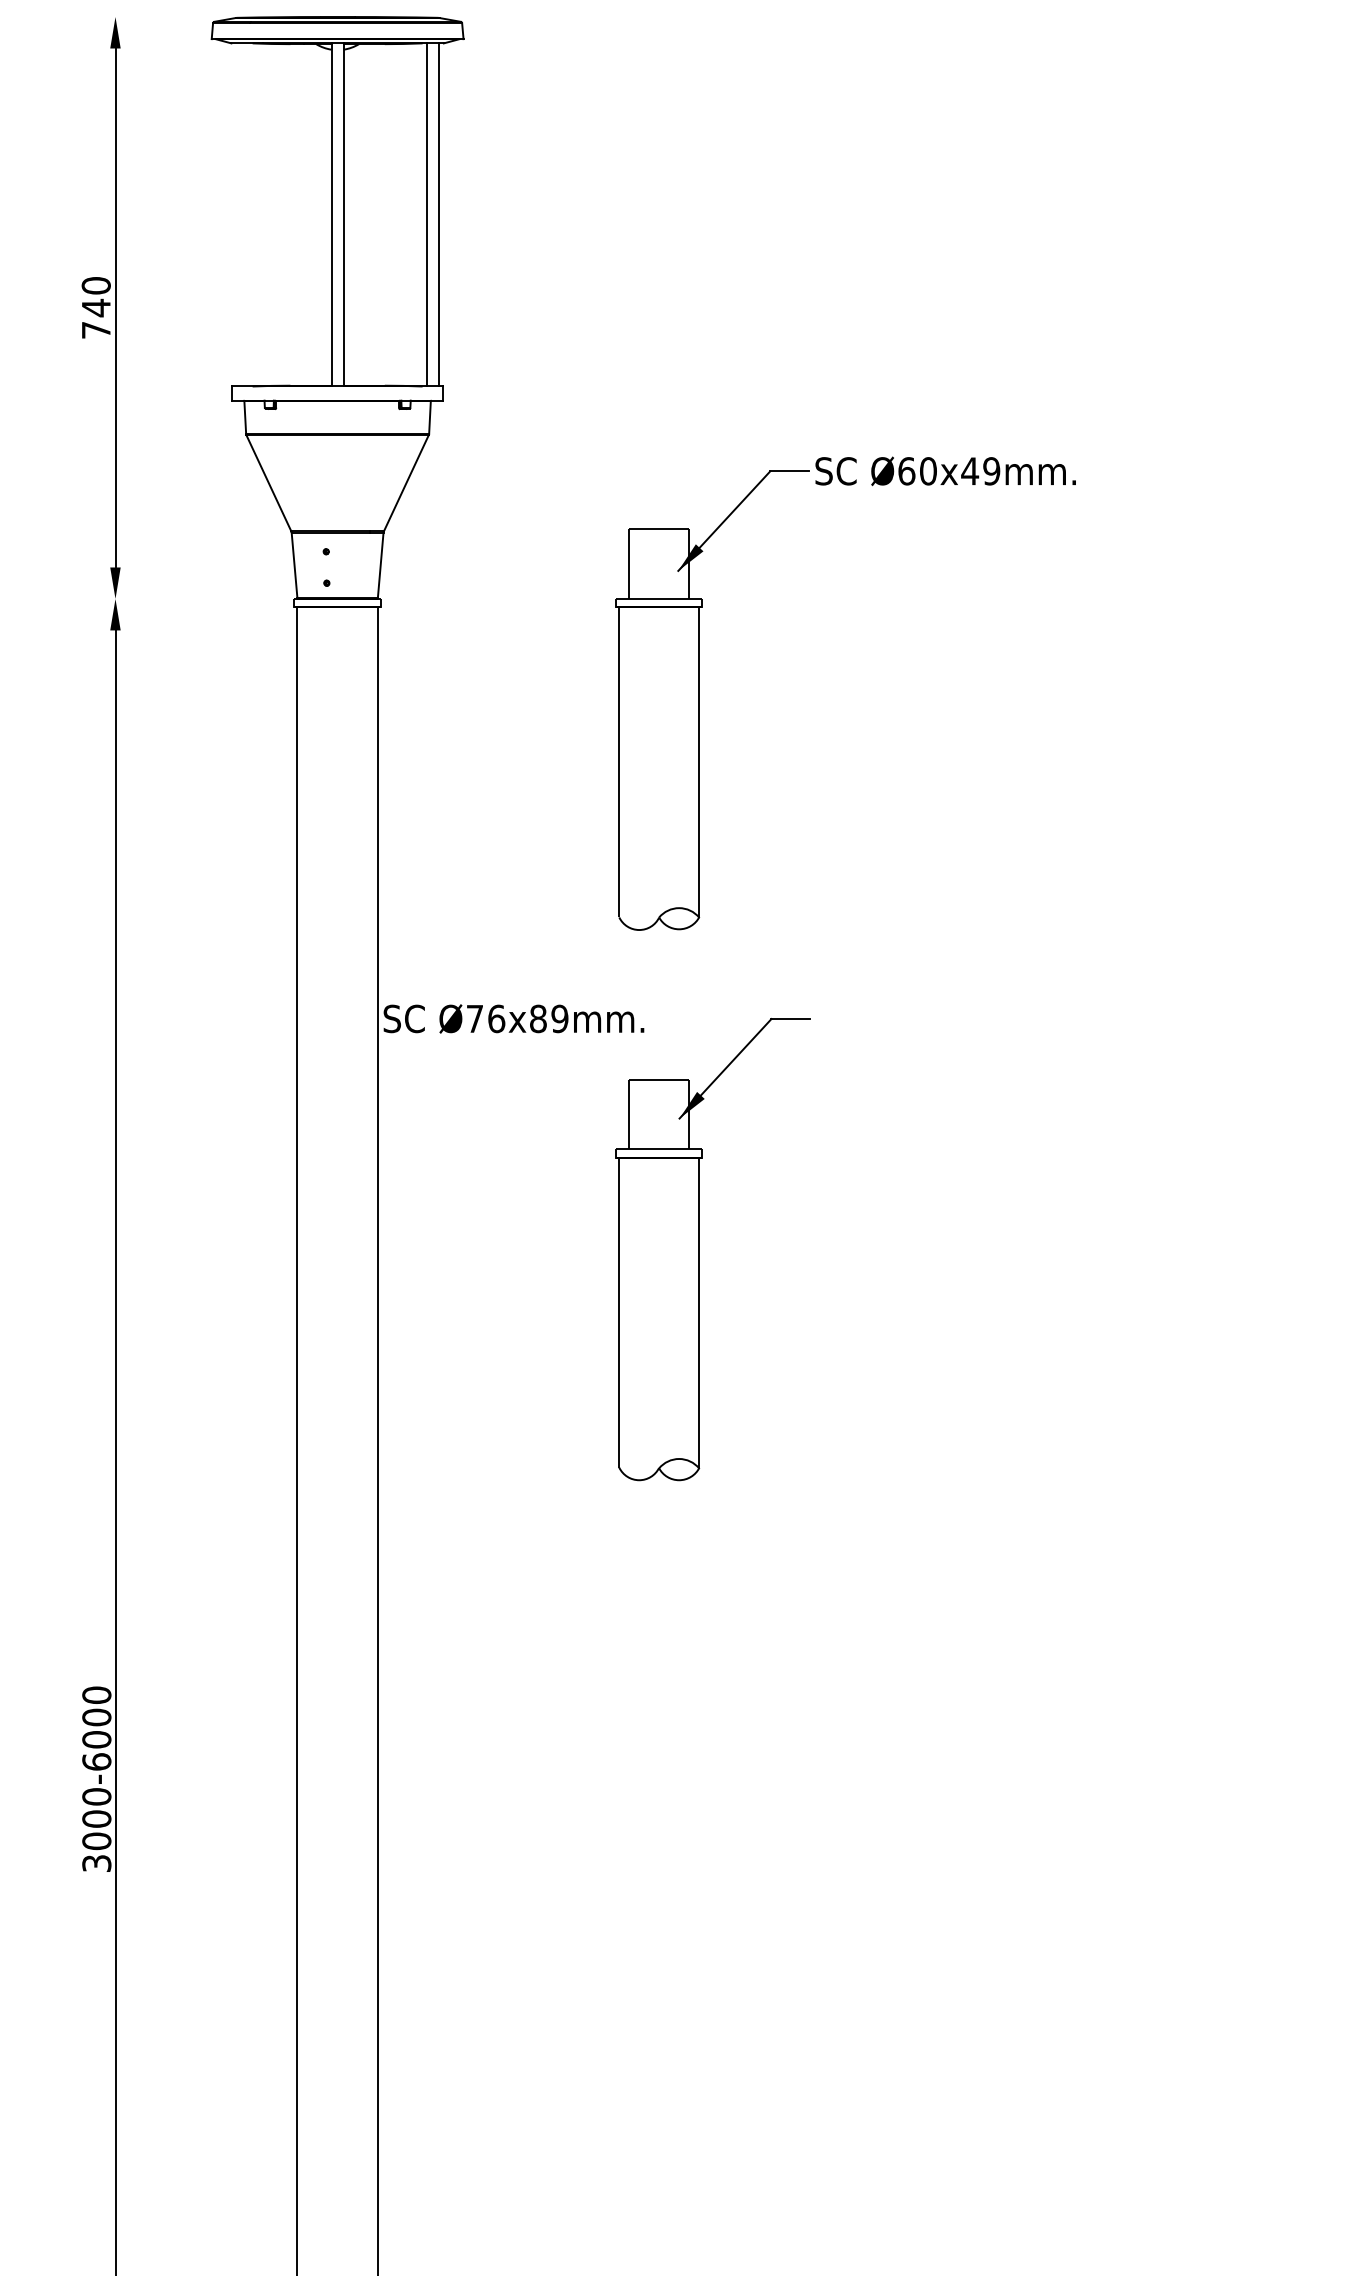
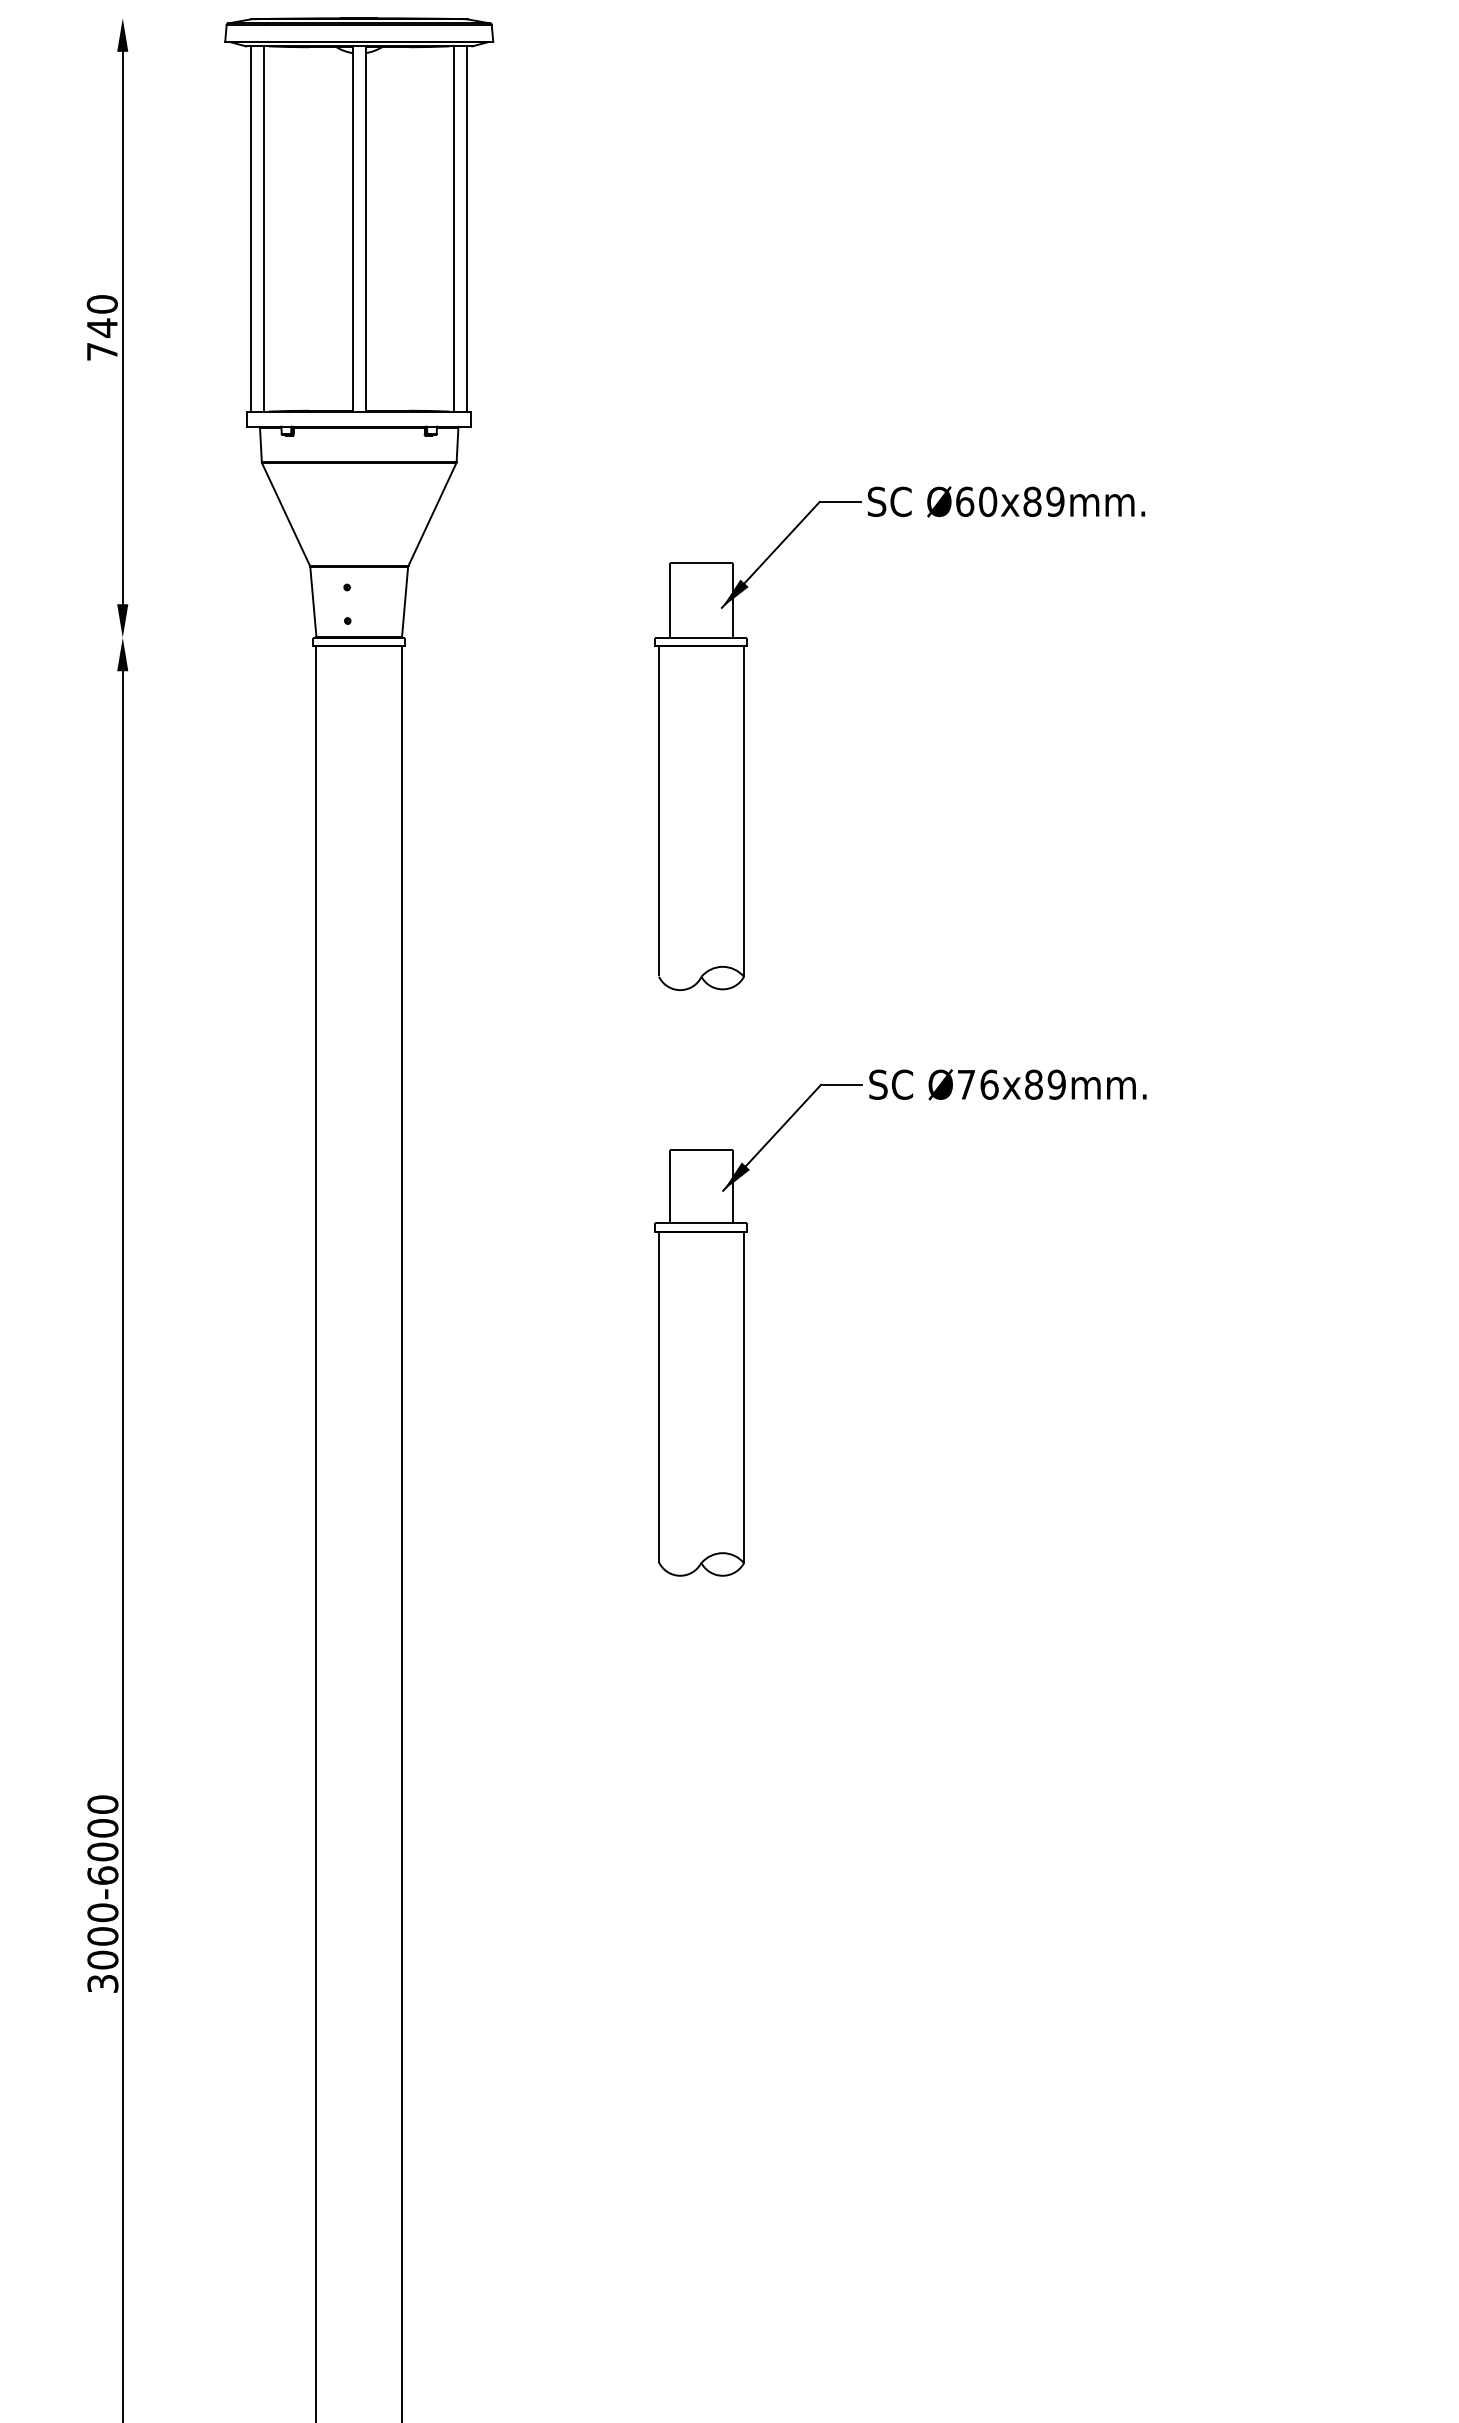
line: (235, 214) -> (250, 228), added
line: (247, 214) -> (263, 228), added
text: (969, 470) -> (1031, 501), Ø60x49mm. -> Ø60x89mm.
text: (513, 1018) -> (1007, 1084), moved

